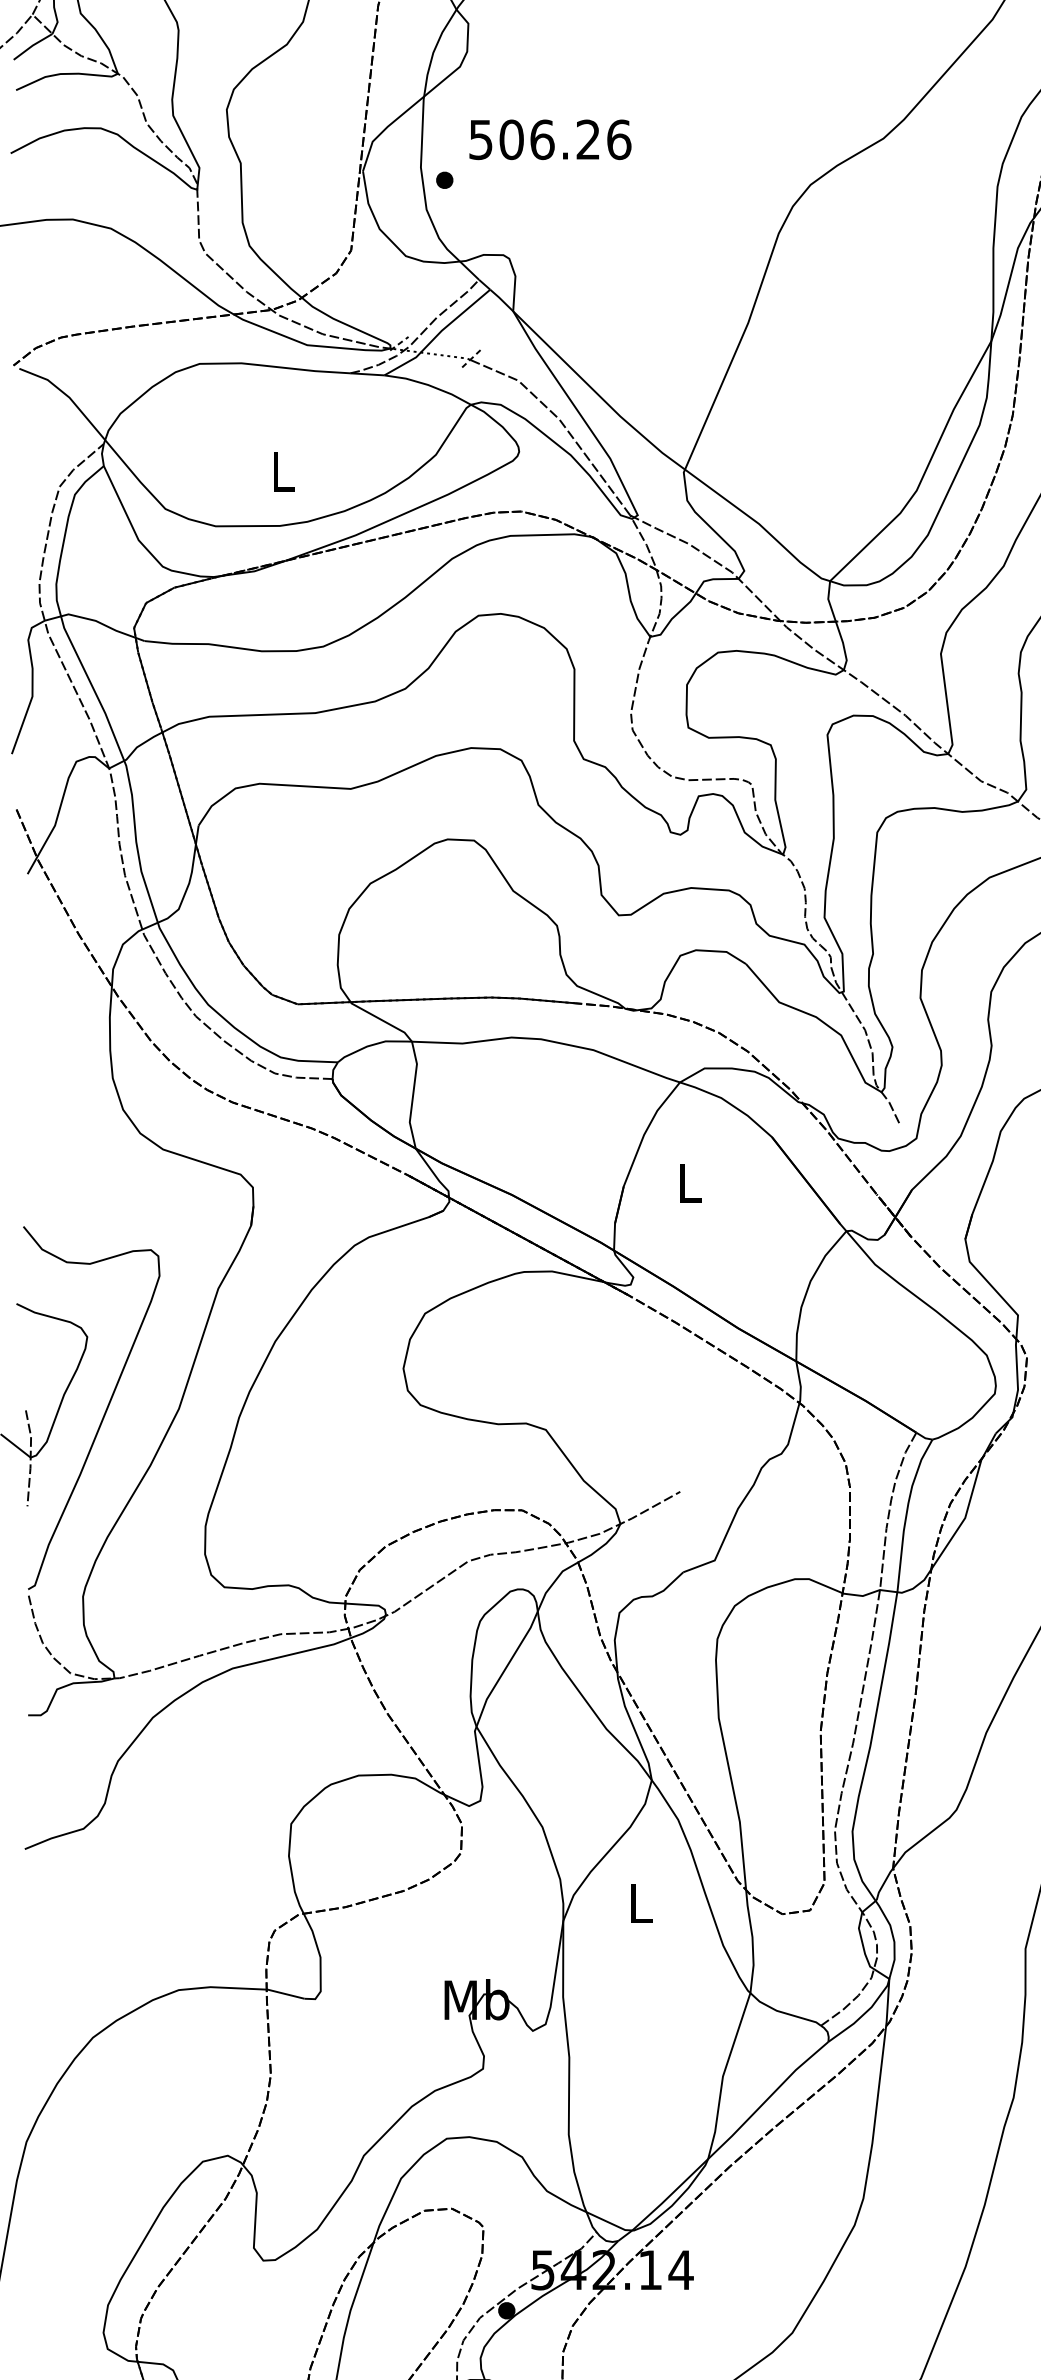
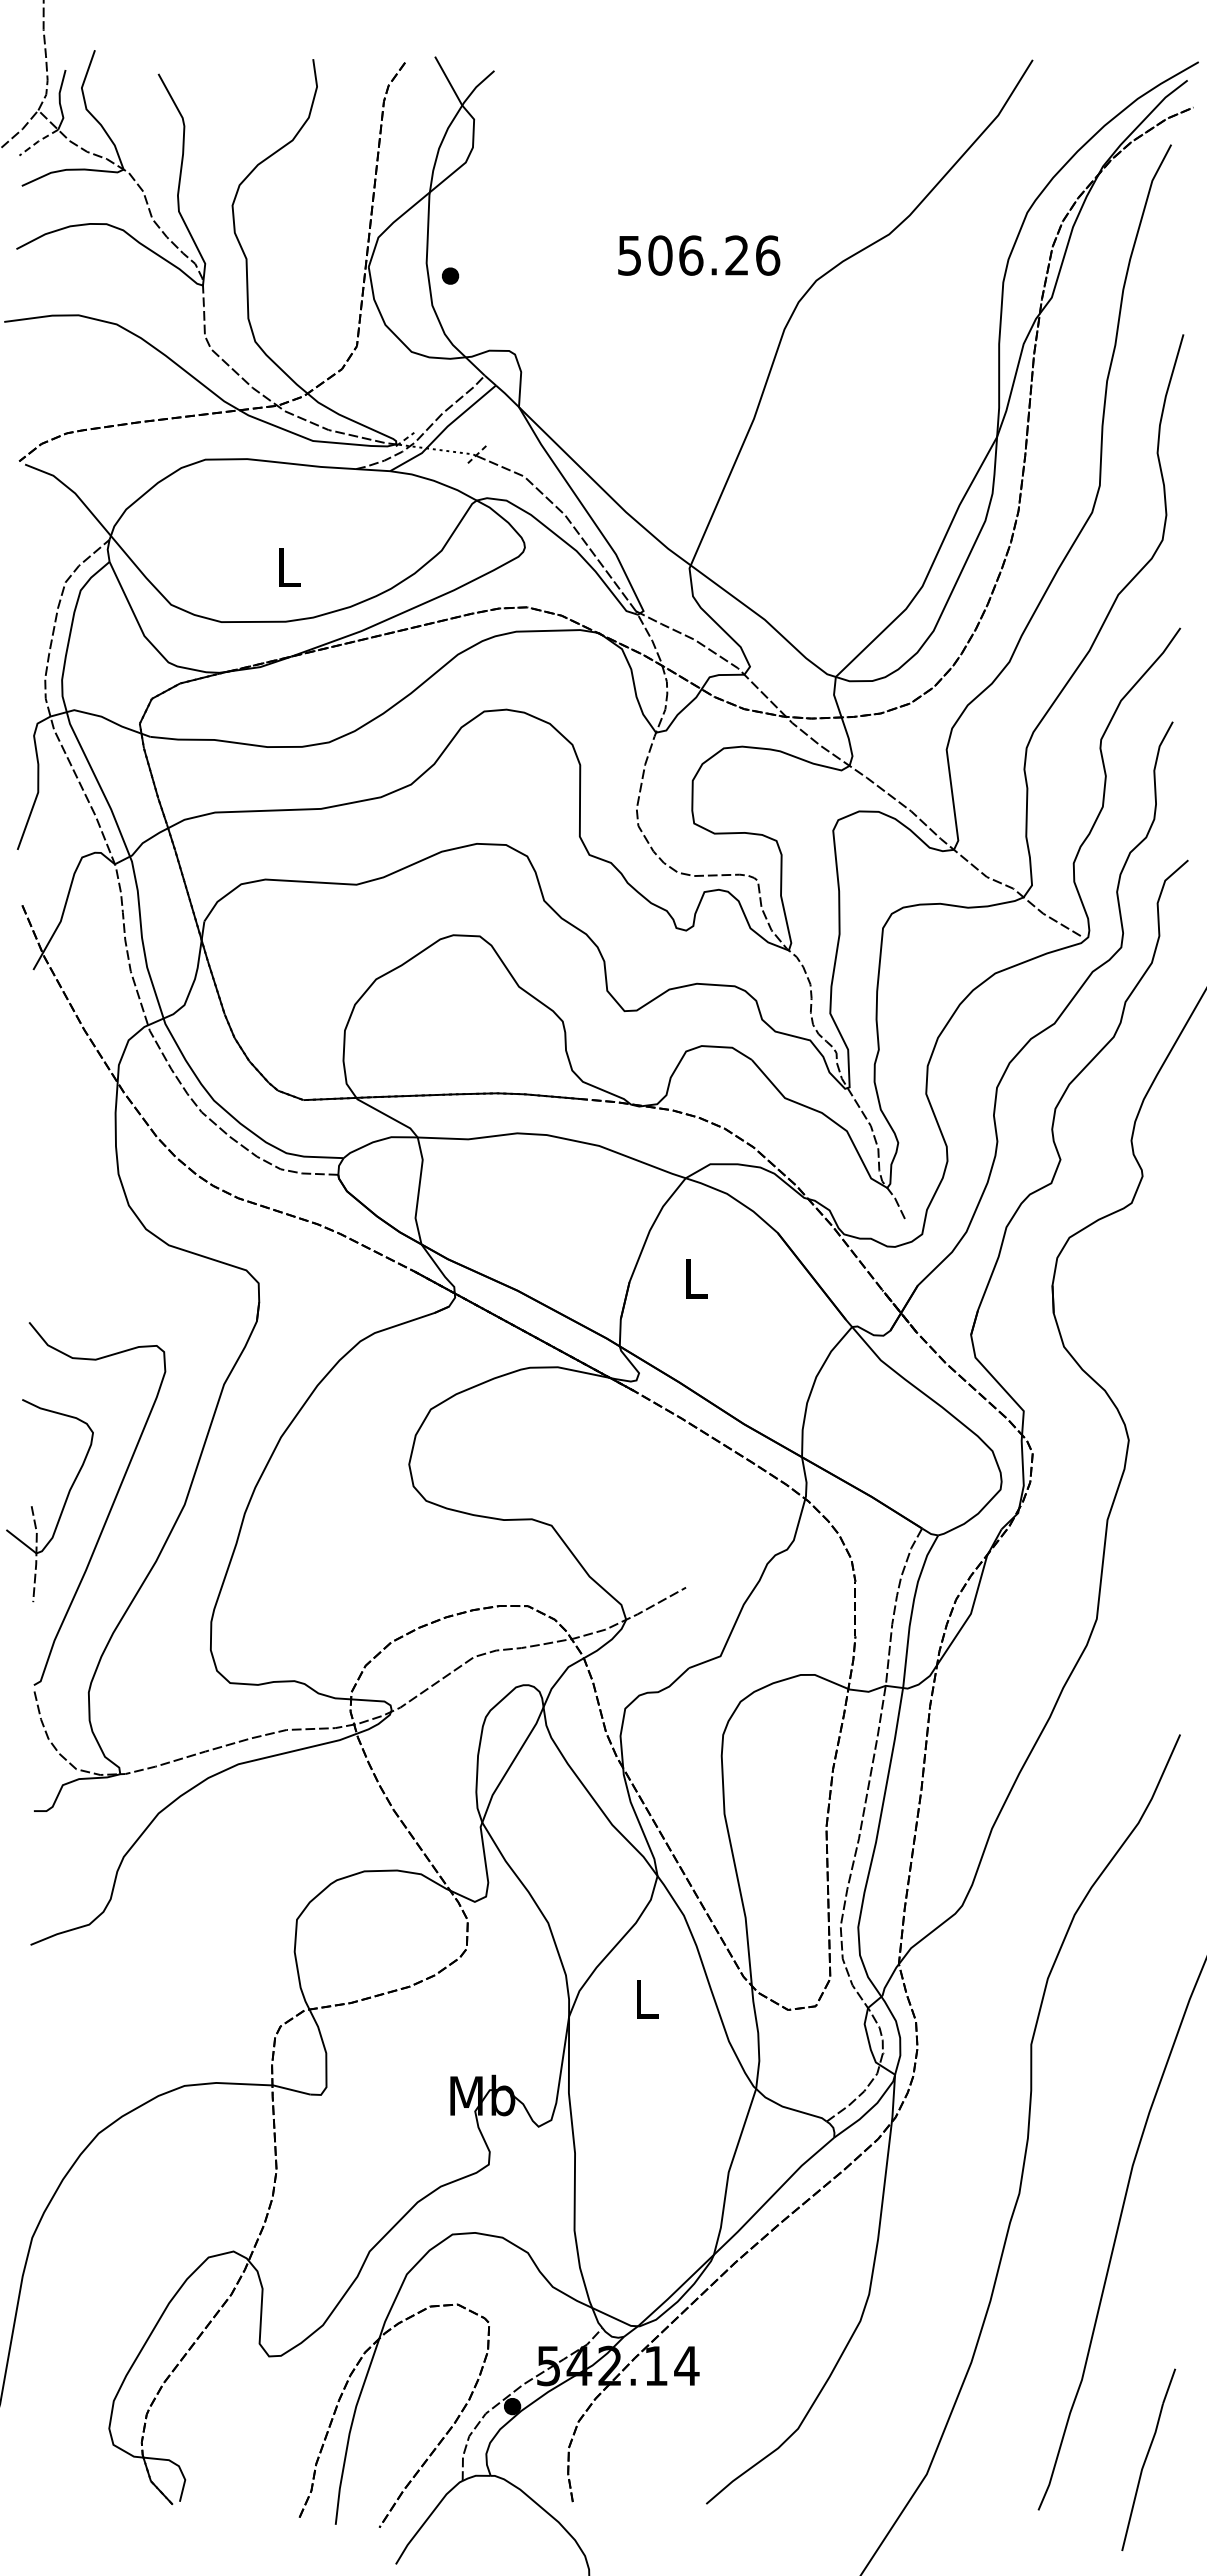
line: (32, 45) -> (38, 141), solid -> dashed
text: (550, 139) -> (699, 255), moved

